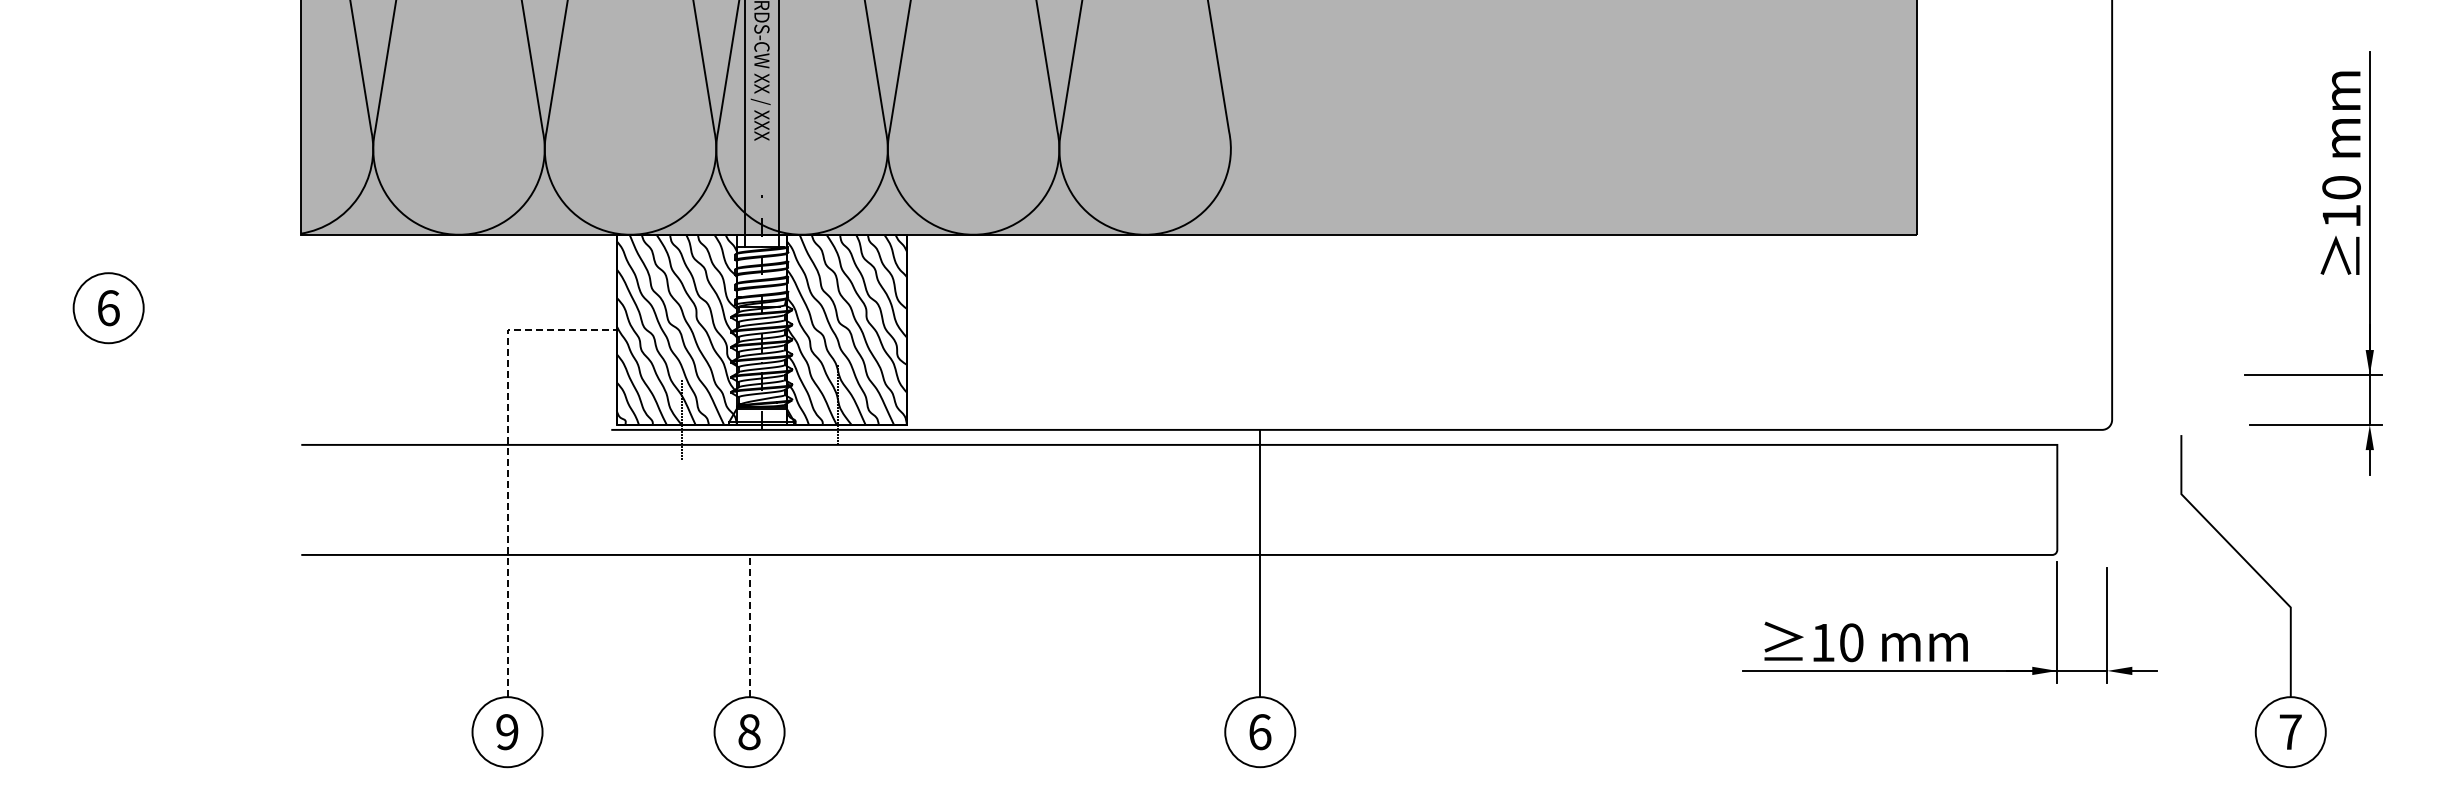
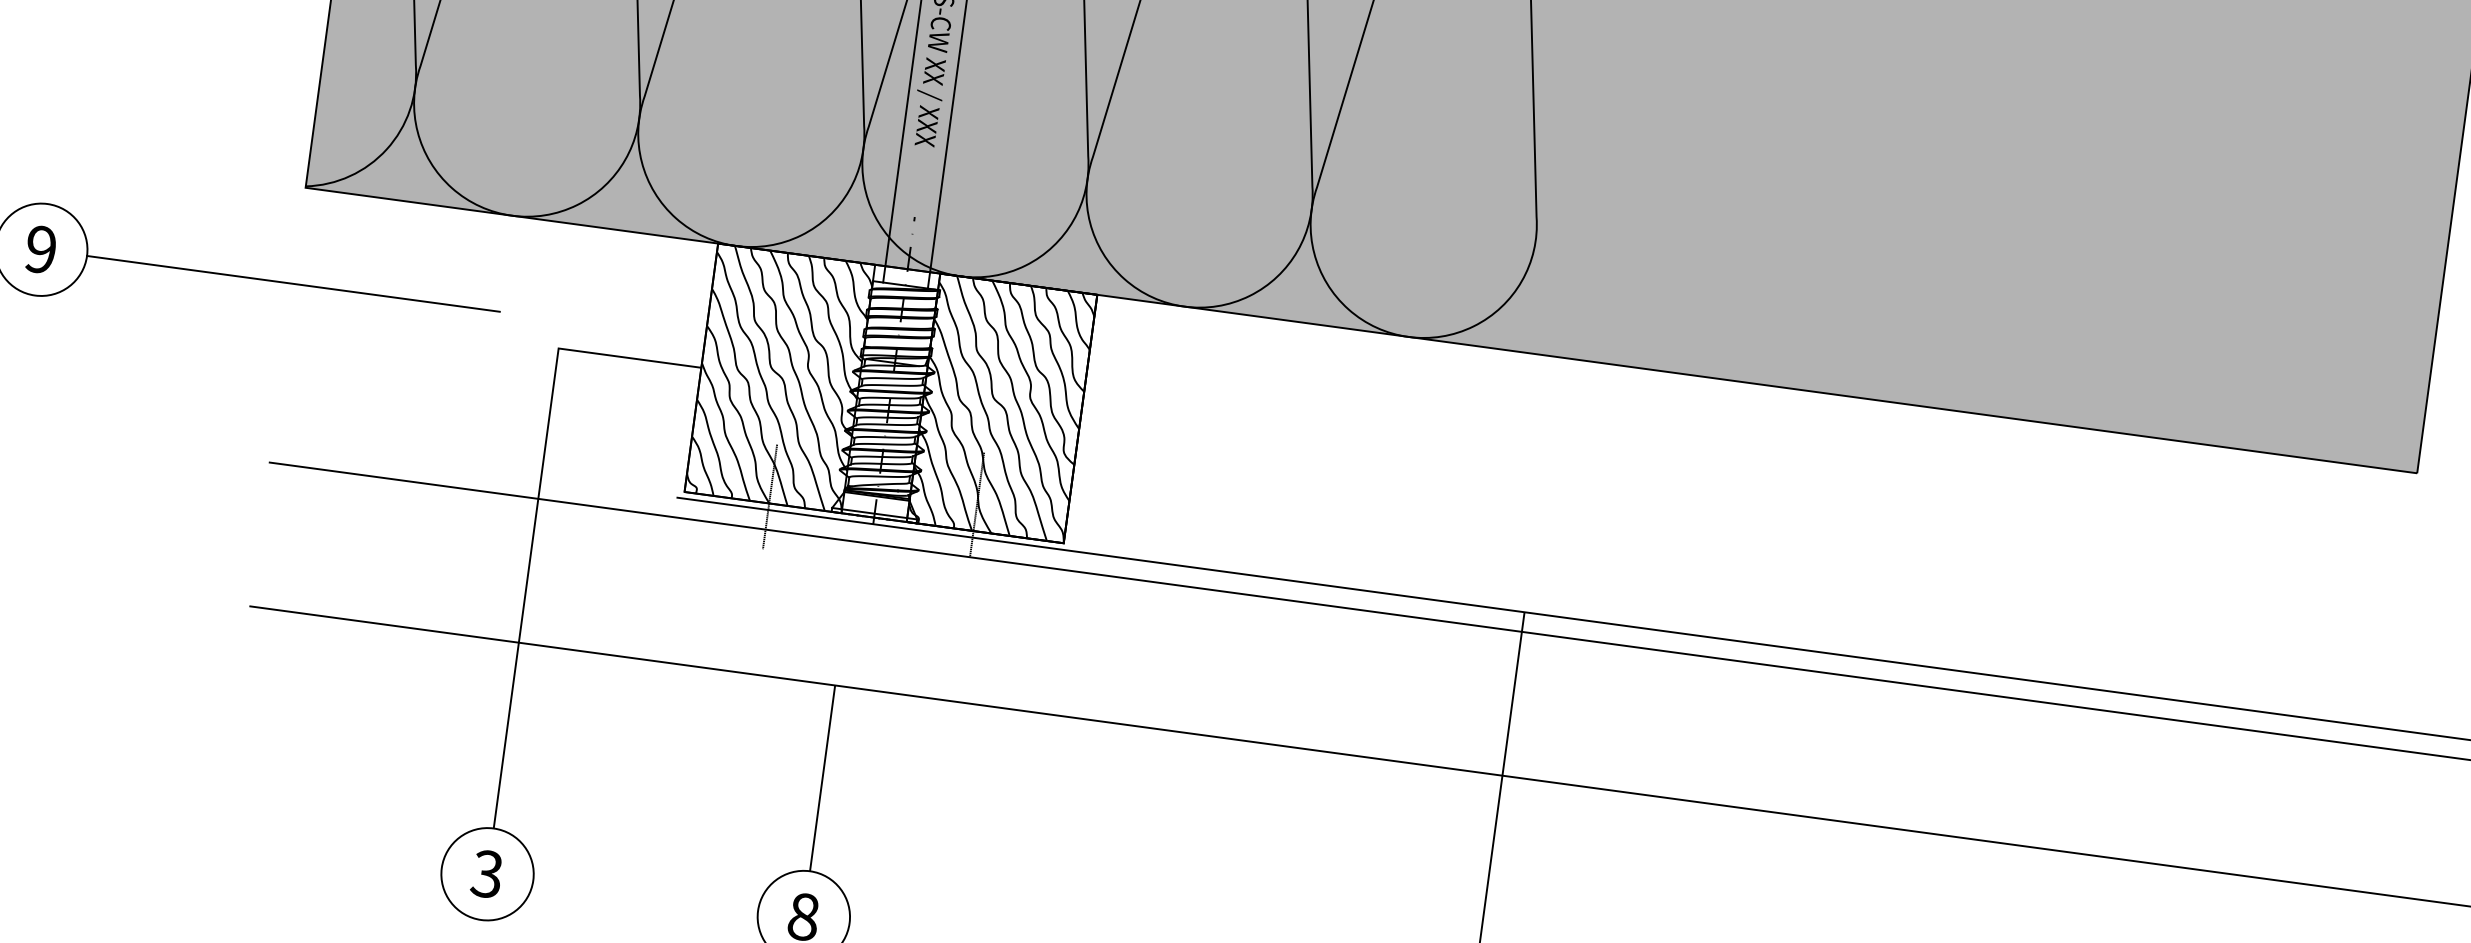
text: (108, 308) -> (40, 250), 6 -> 9
line: (301, 308) -> (293, 284), added
line: (507, 458) -> (535, 516), dashed -> solid
line: (749, 625) -> (822, 777), dashed -> solid
text: (506, 732) -> (486, 874), 9 -> 3

